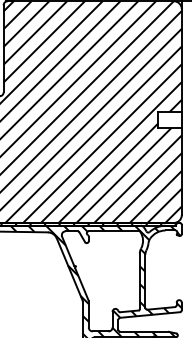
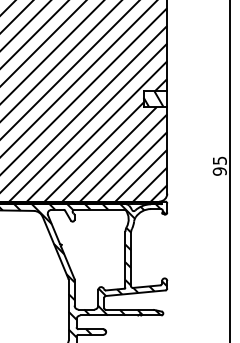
hatch: (167, 119) -> (153, 98), added

